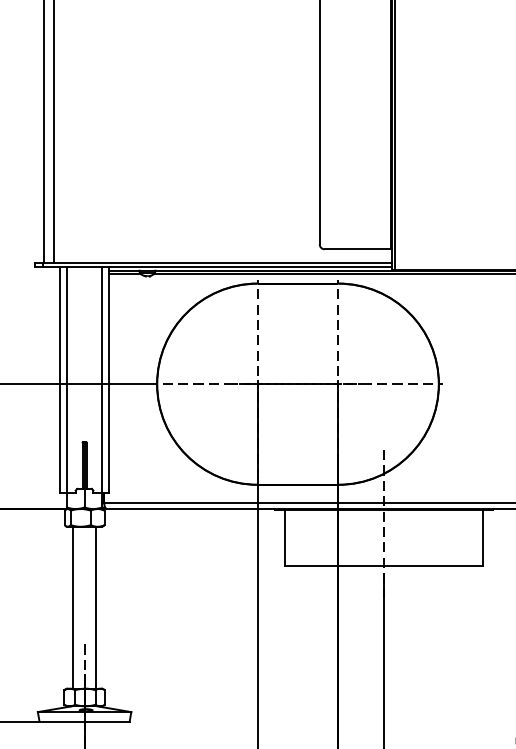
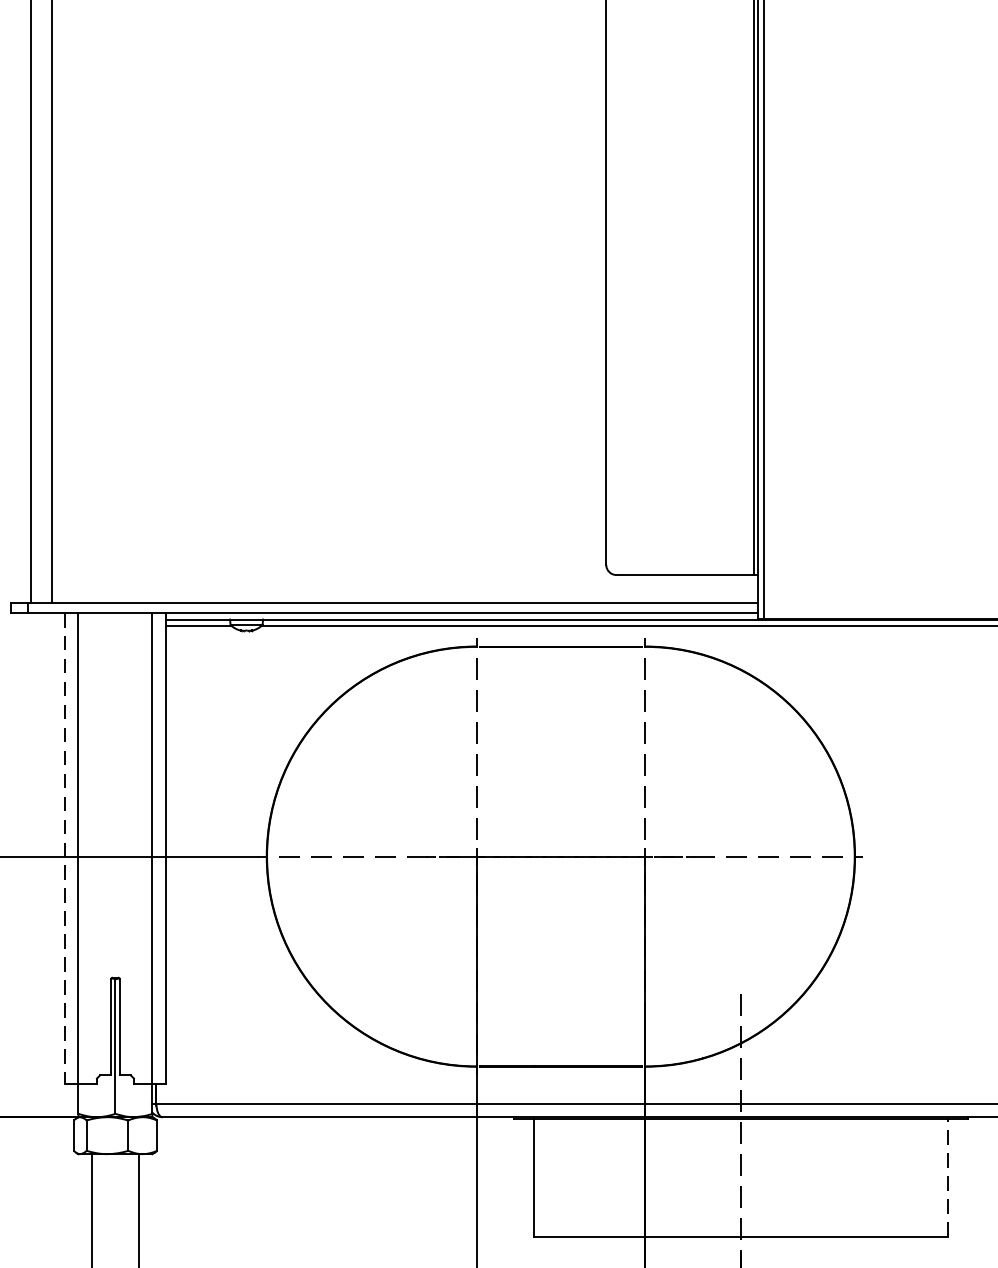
line: (60, 380) -> (65, 848), solid -> dashed
line: (483, 537) -> (948, 1176), solid -> dashed

